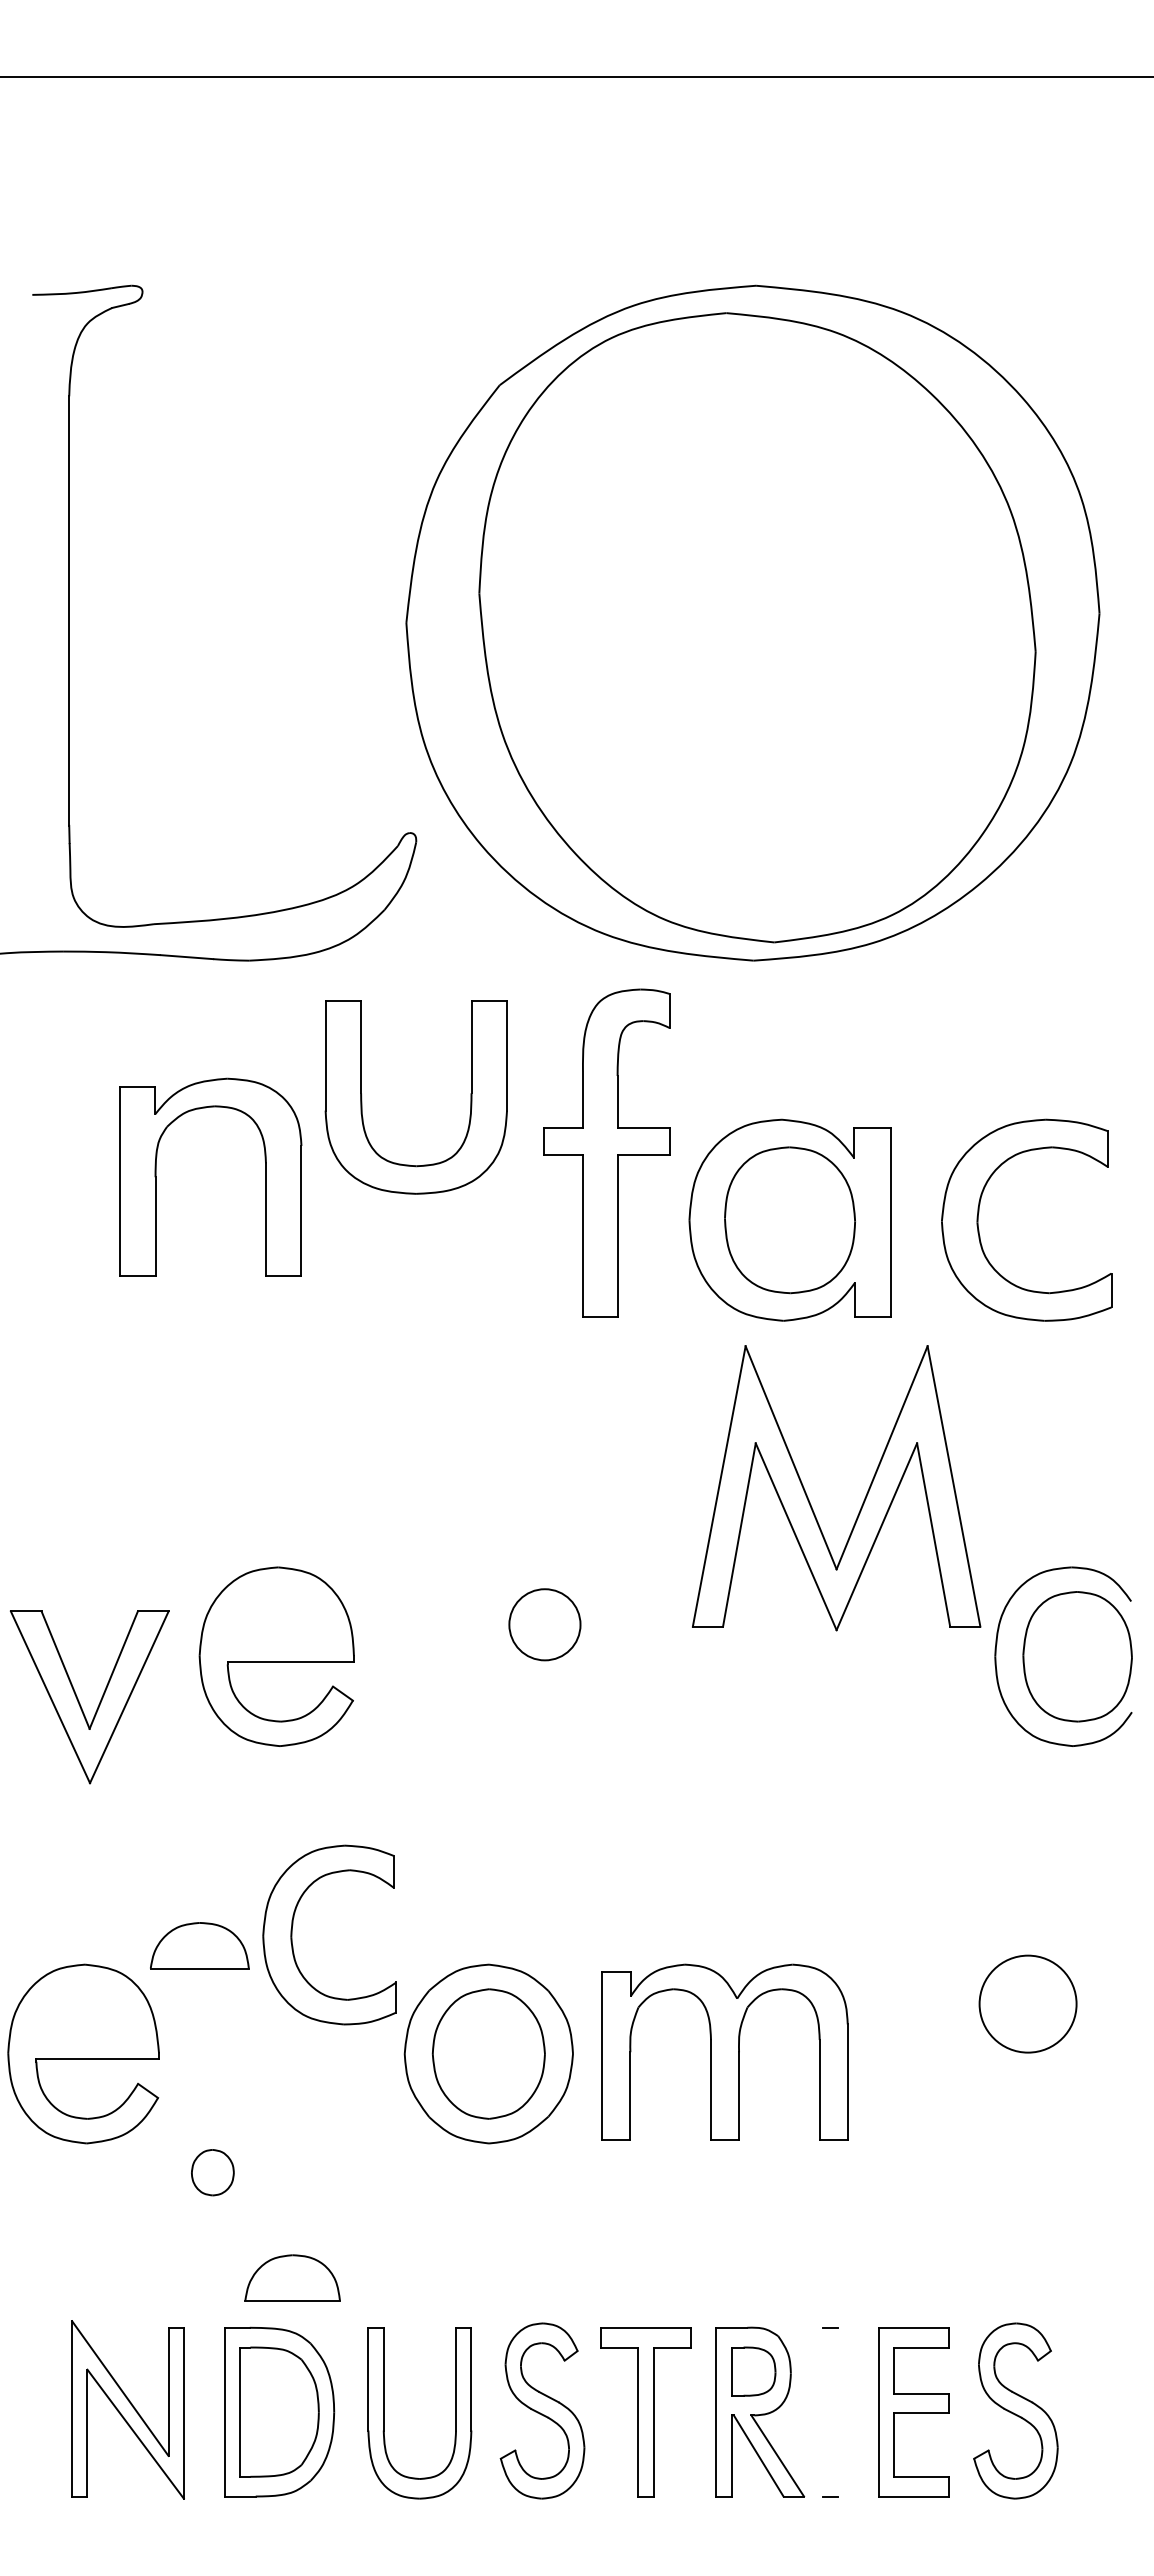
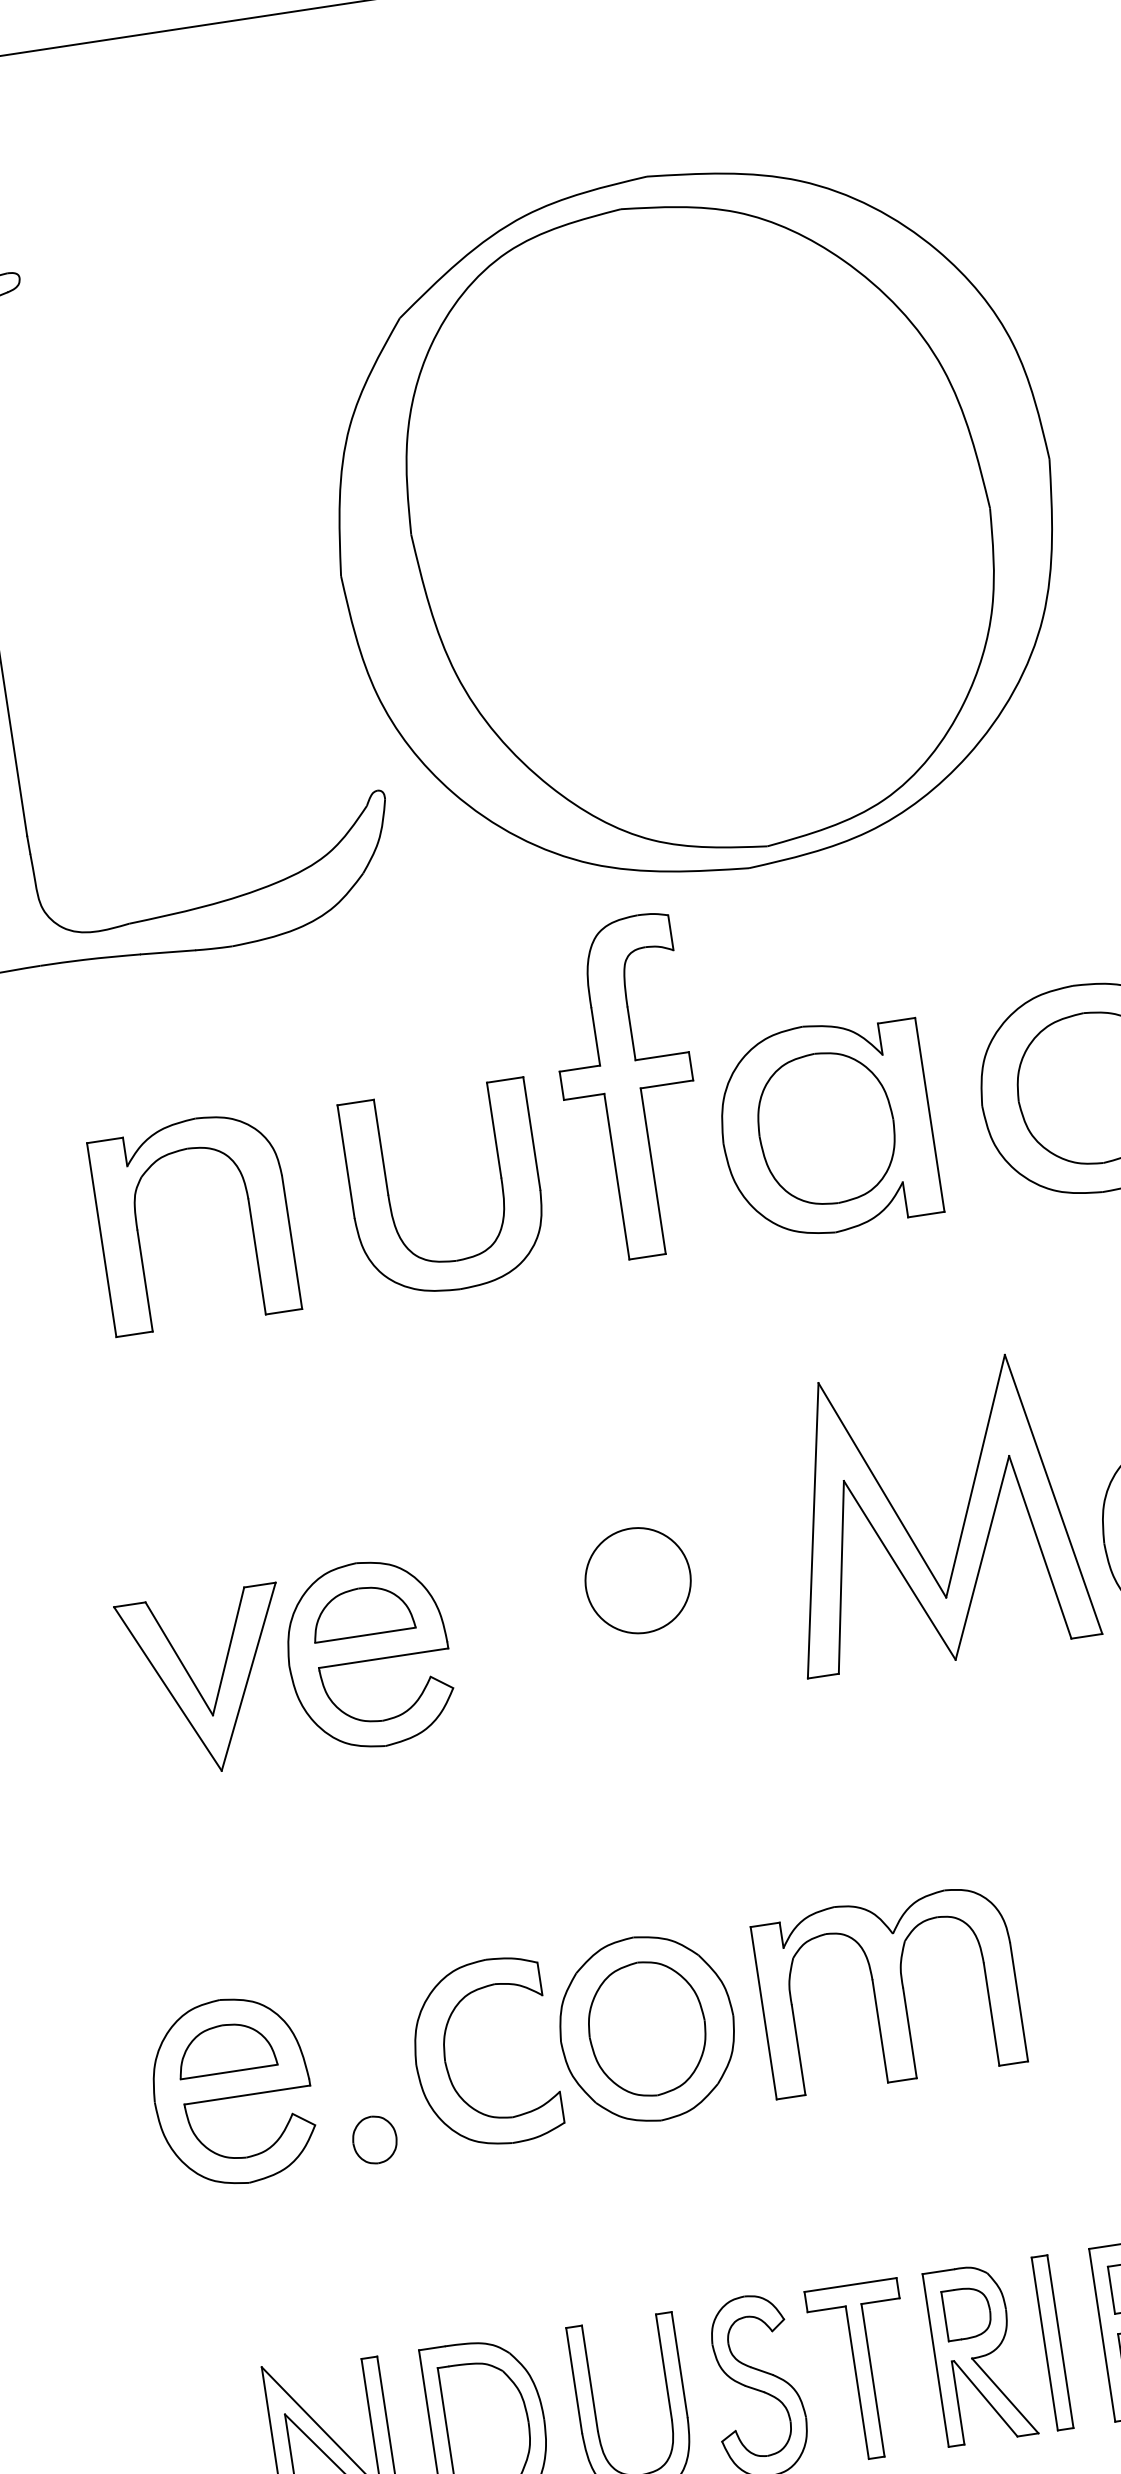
part: (362, 1097) -> (390, 1198), moved
part: (156, 1176) -> (138, 1229), moved
part: (809, 1499) -> (907, 1530), moved
circle: (544, 1624) -> (637, 1580), size x1.43
part: (79, 1701) -> (198, 1688), moved
part: (292, 1934) -> (446, 2058), moved
part: (199, 1945) -> (361, 1611), moved
part: (212, 2172) -> (374, 2139), moved
part: (292, 2277) -> (225, 2048), moved
line: (822, 2411) -> (1044, 2343), added
line: (838, 2411) -> (1060, 2340), added

